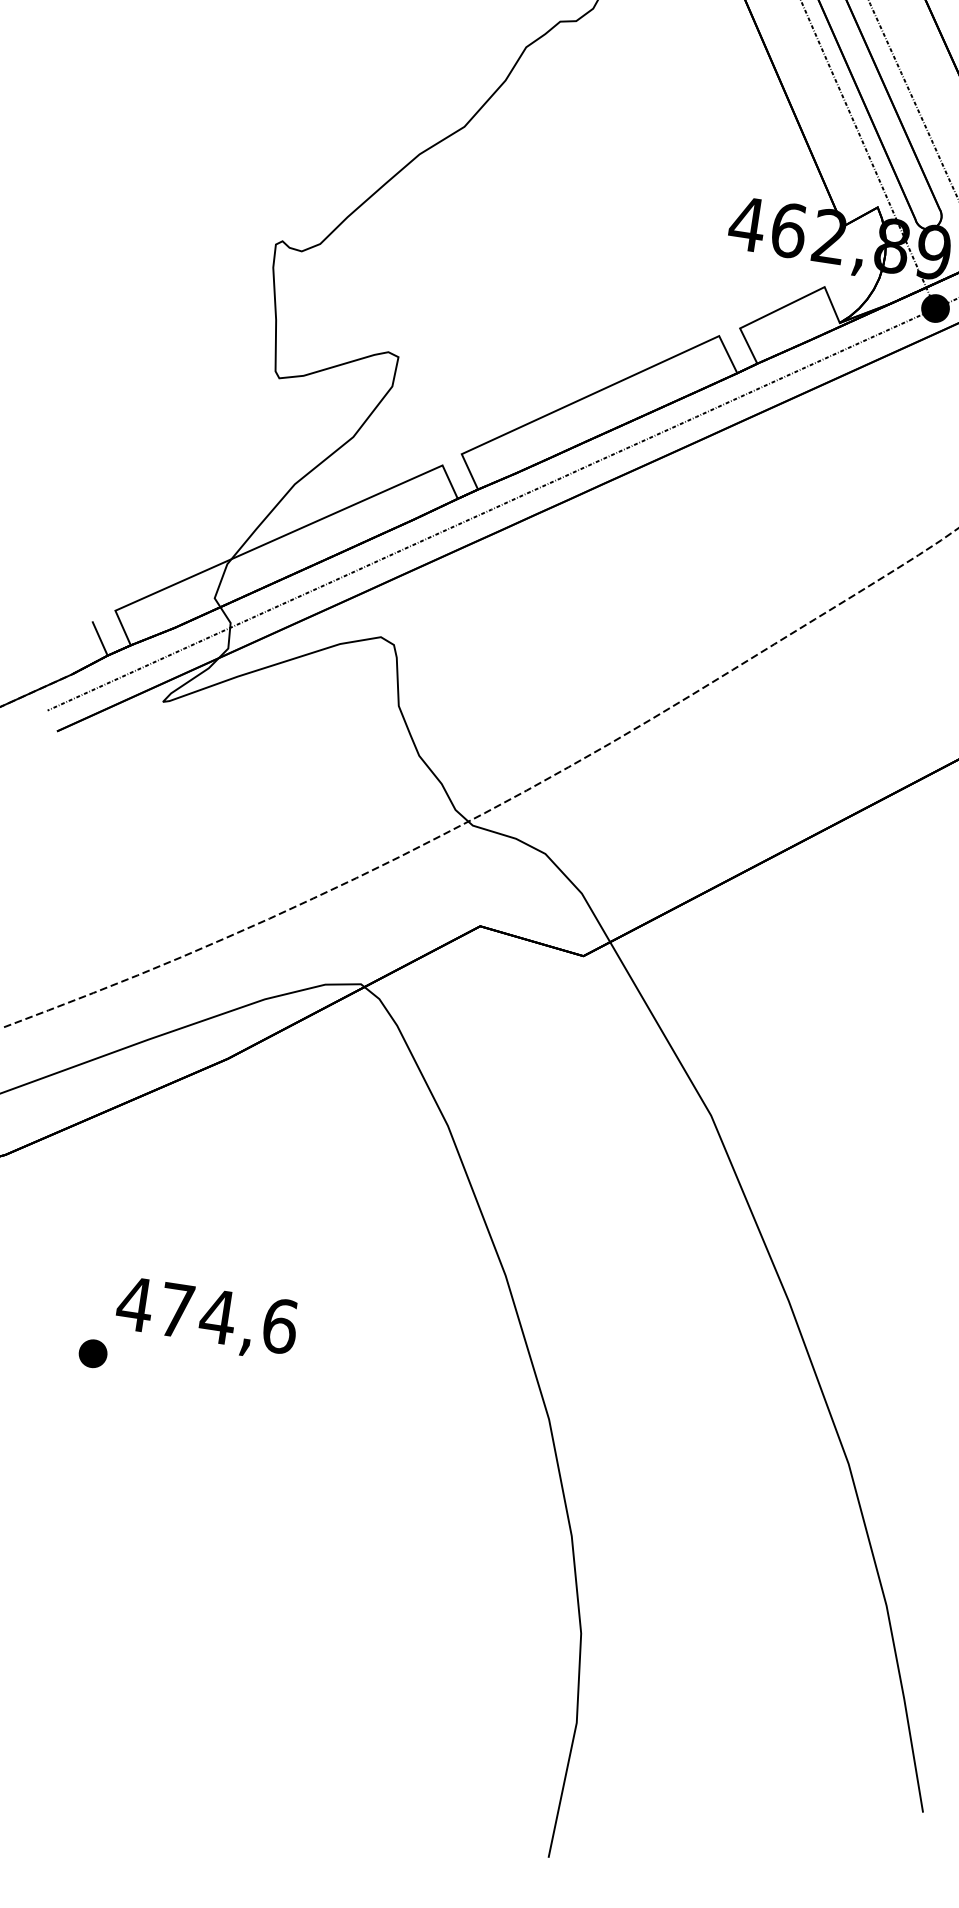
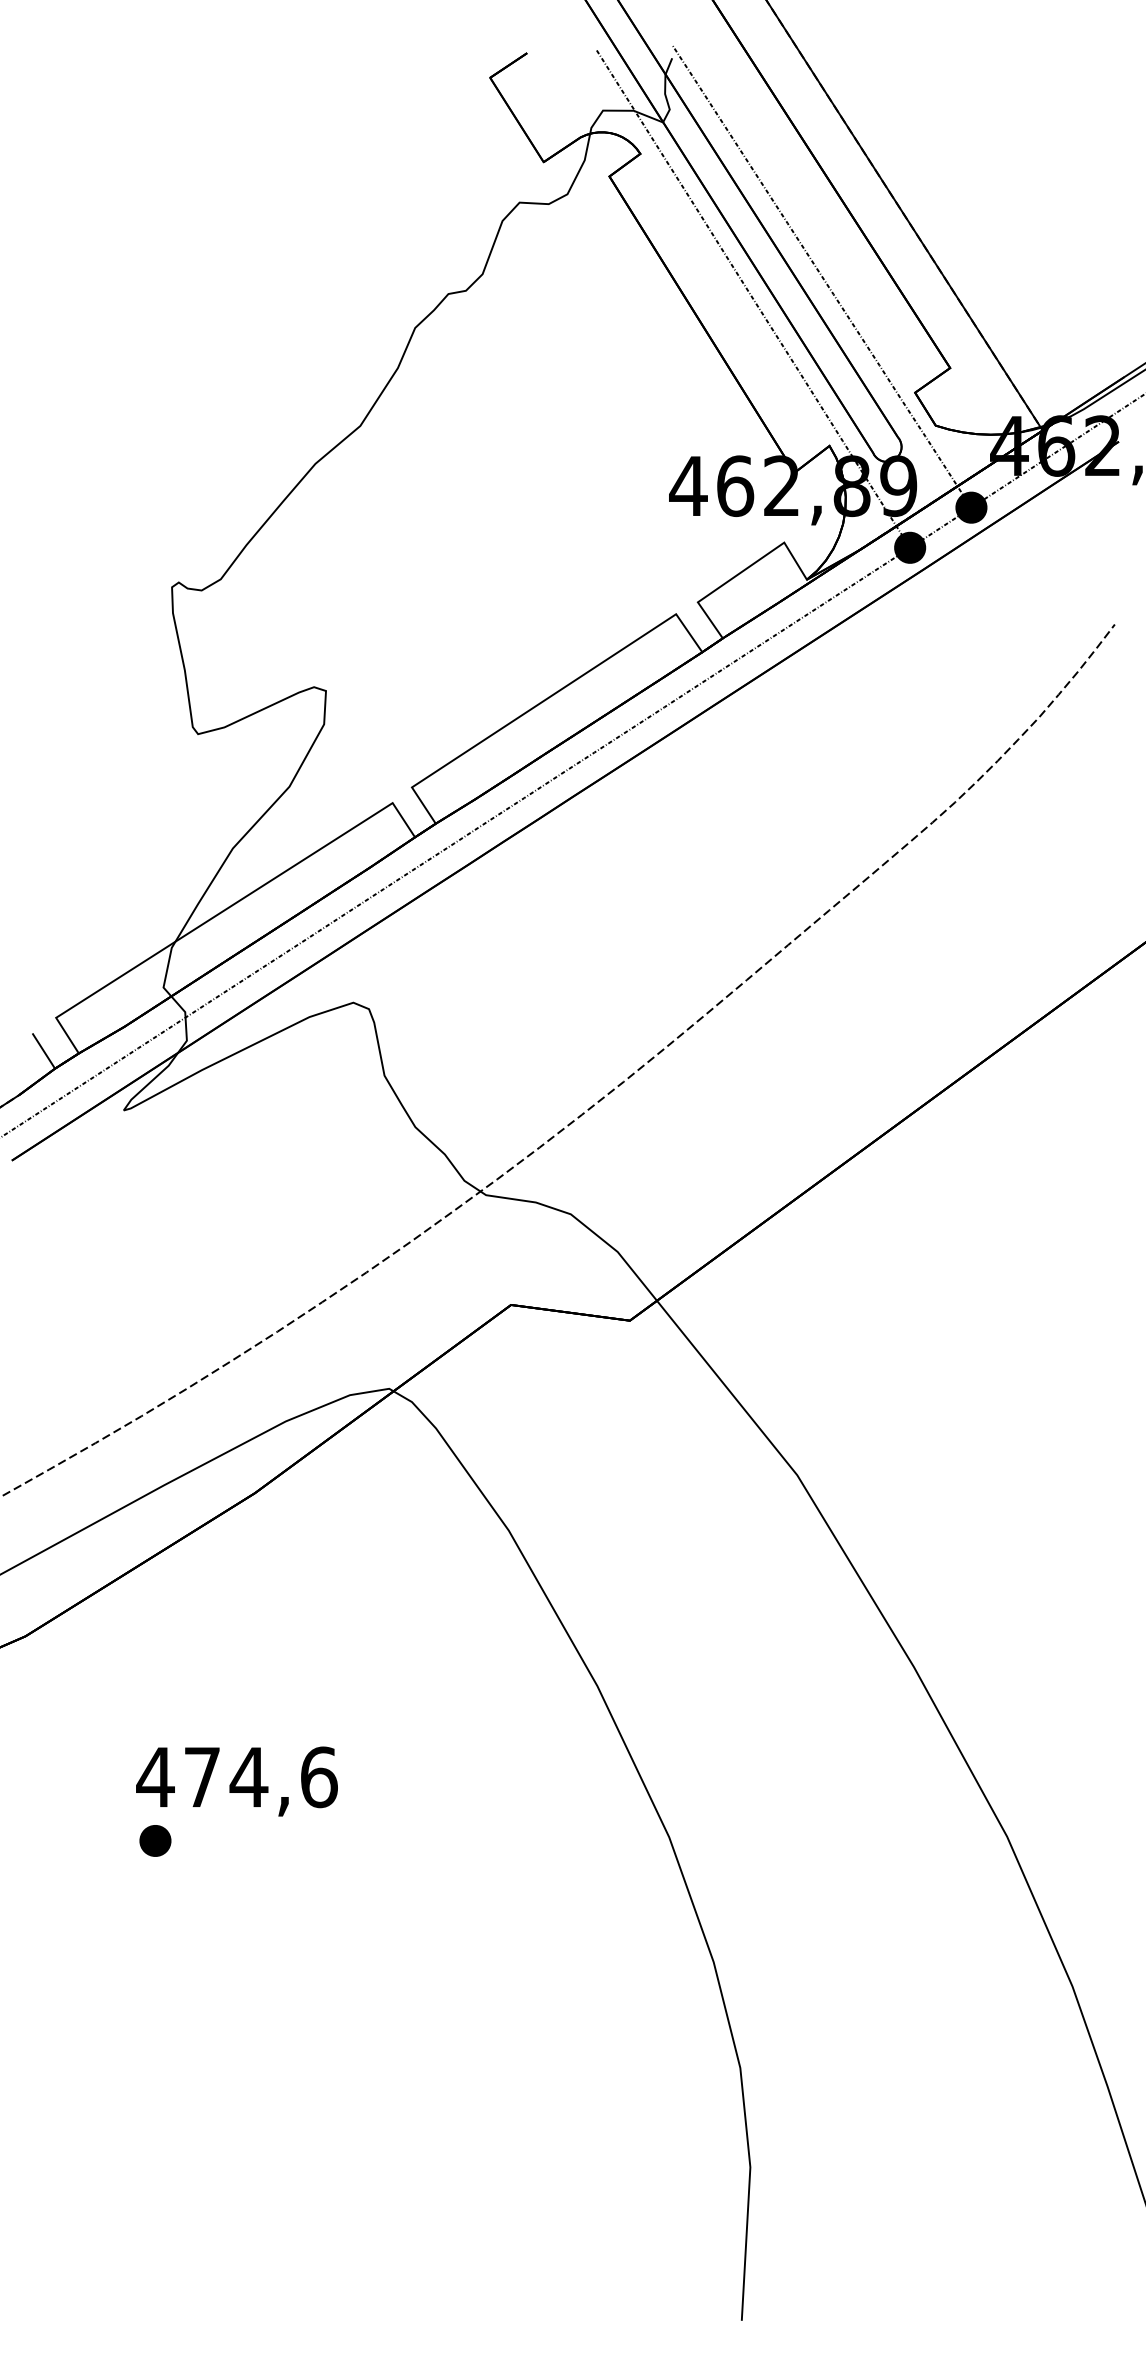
text: (206, 1318) -> (236, 1781), moved

